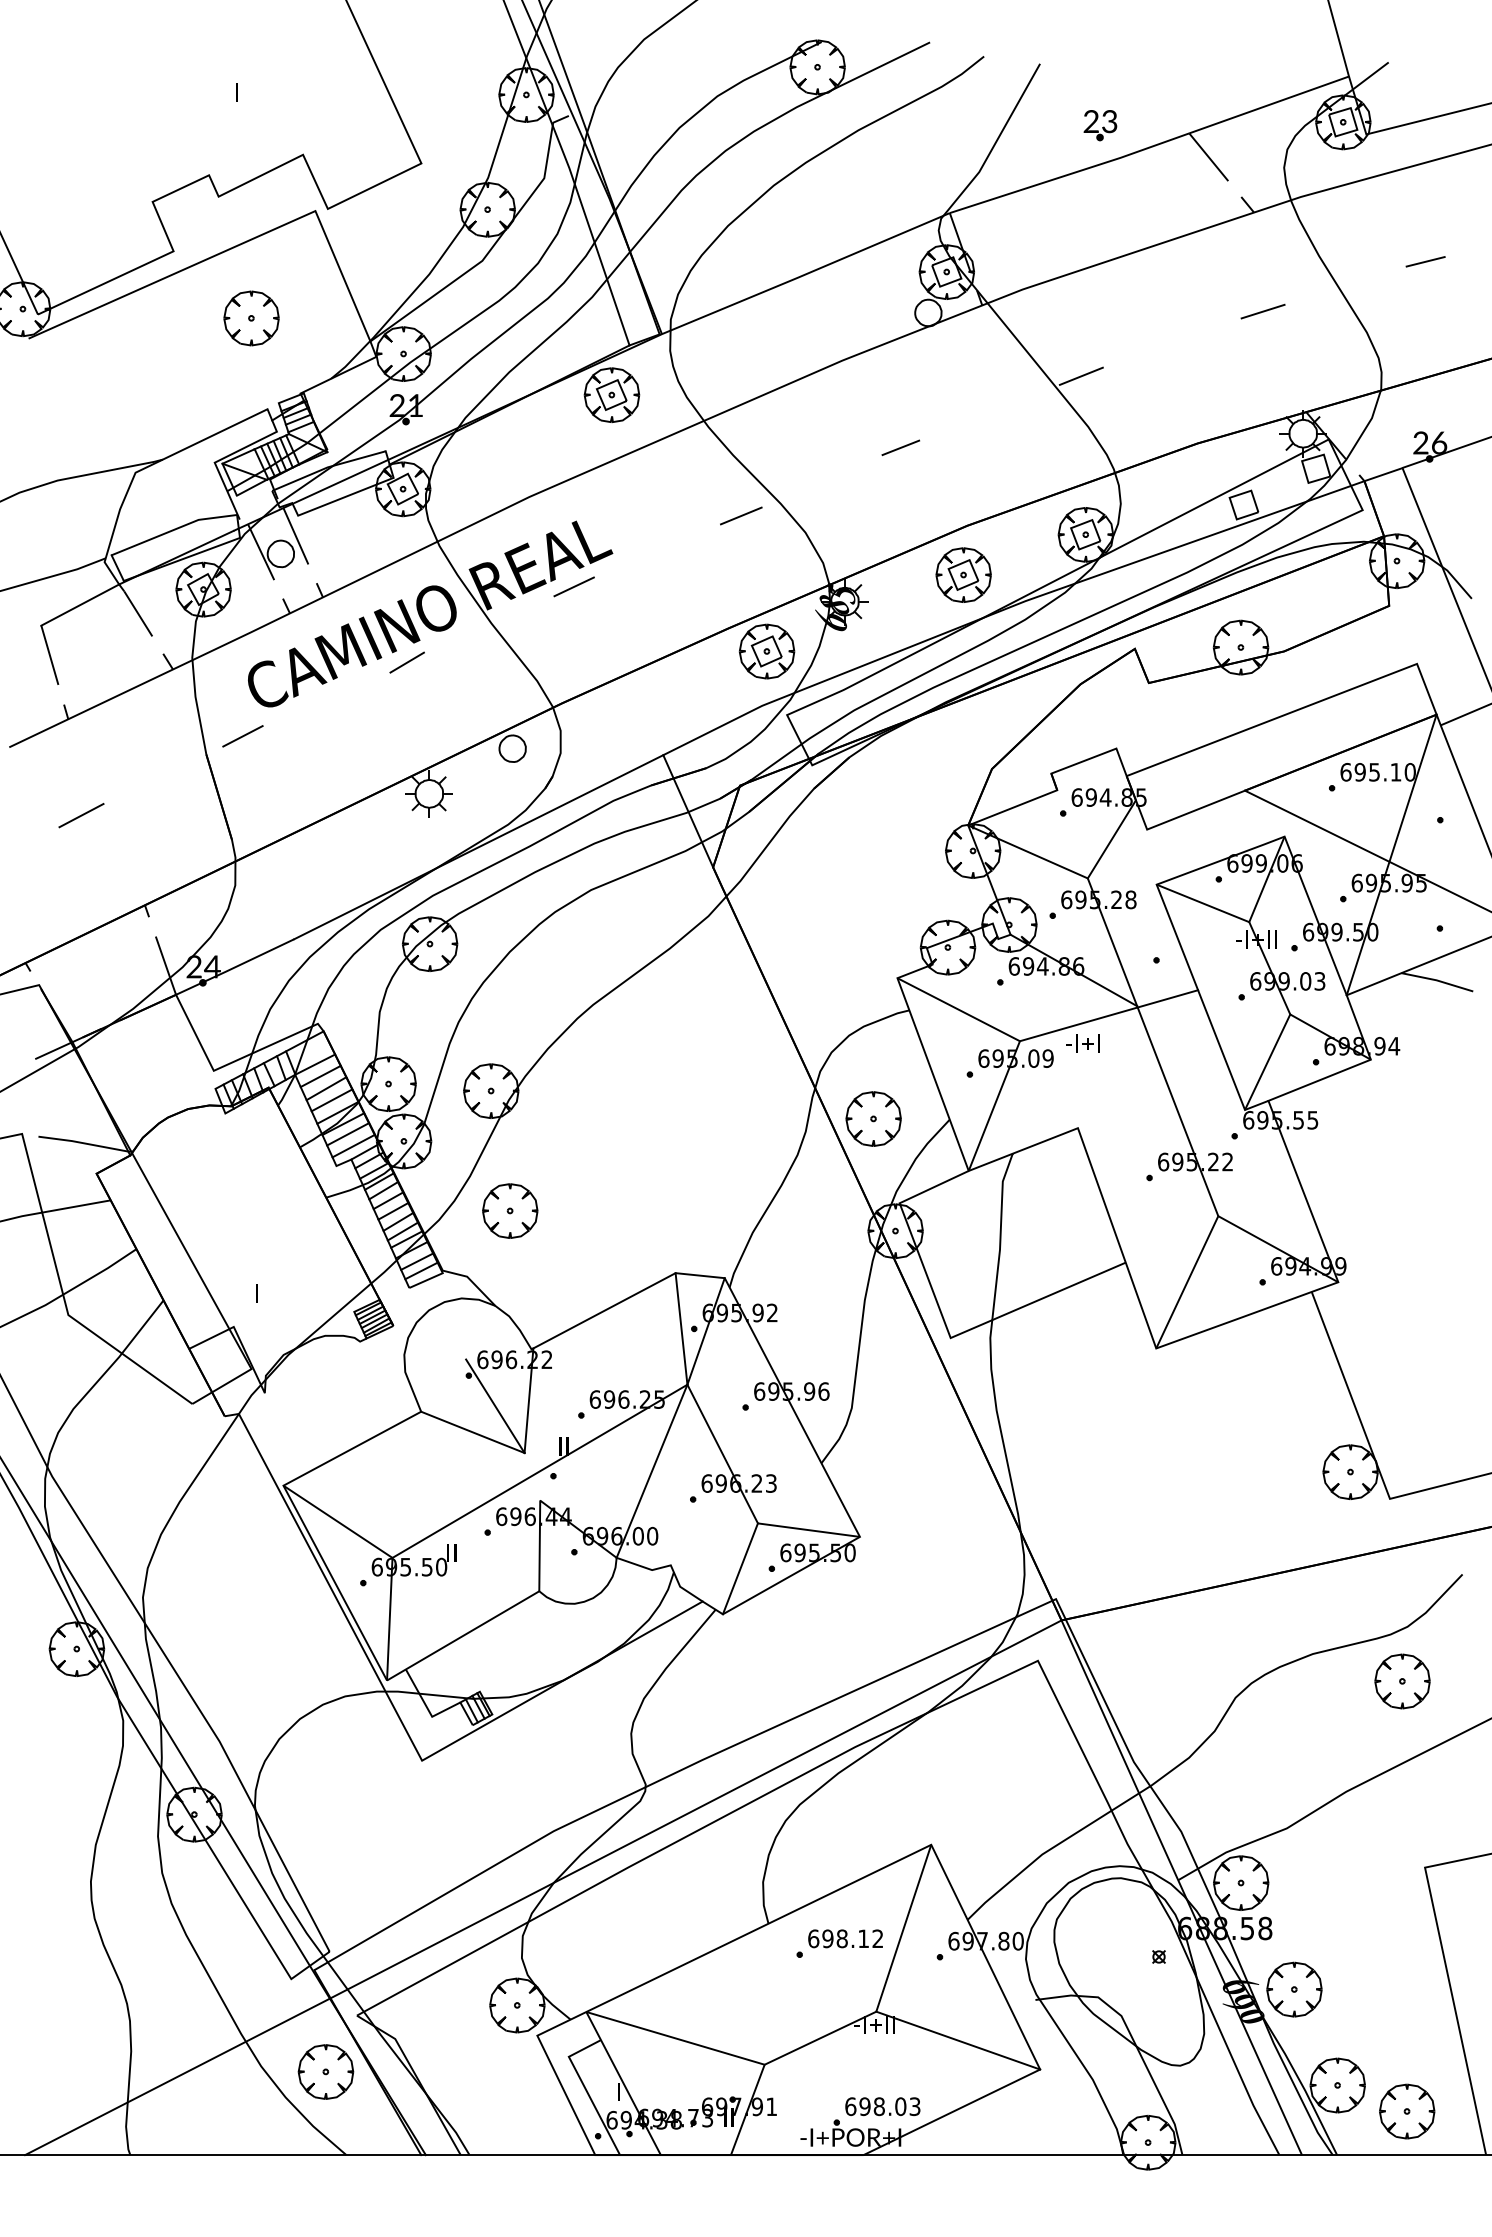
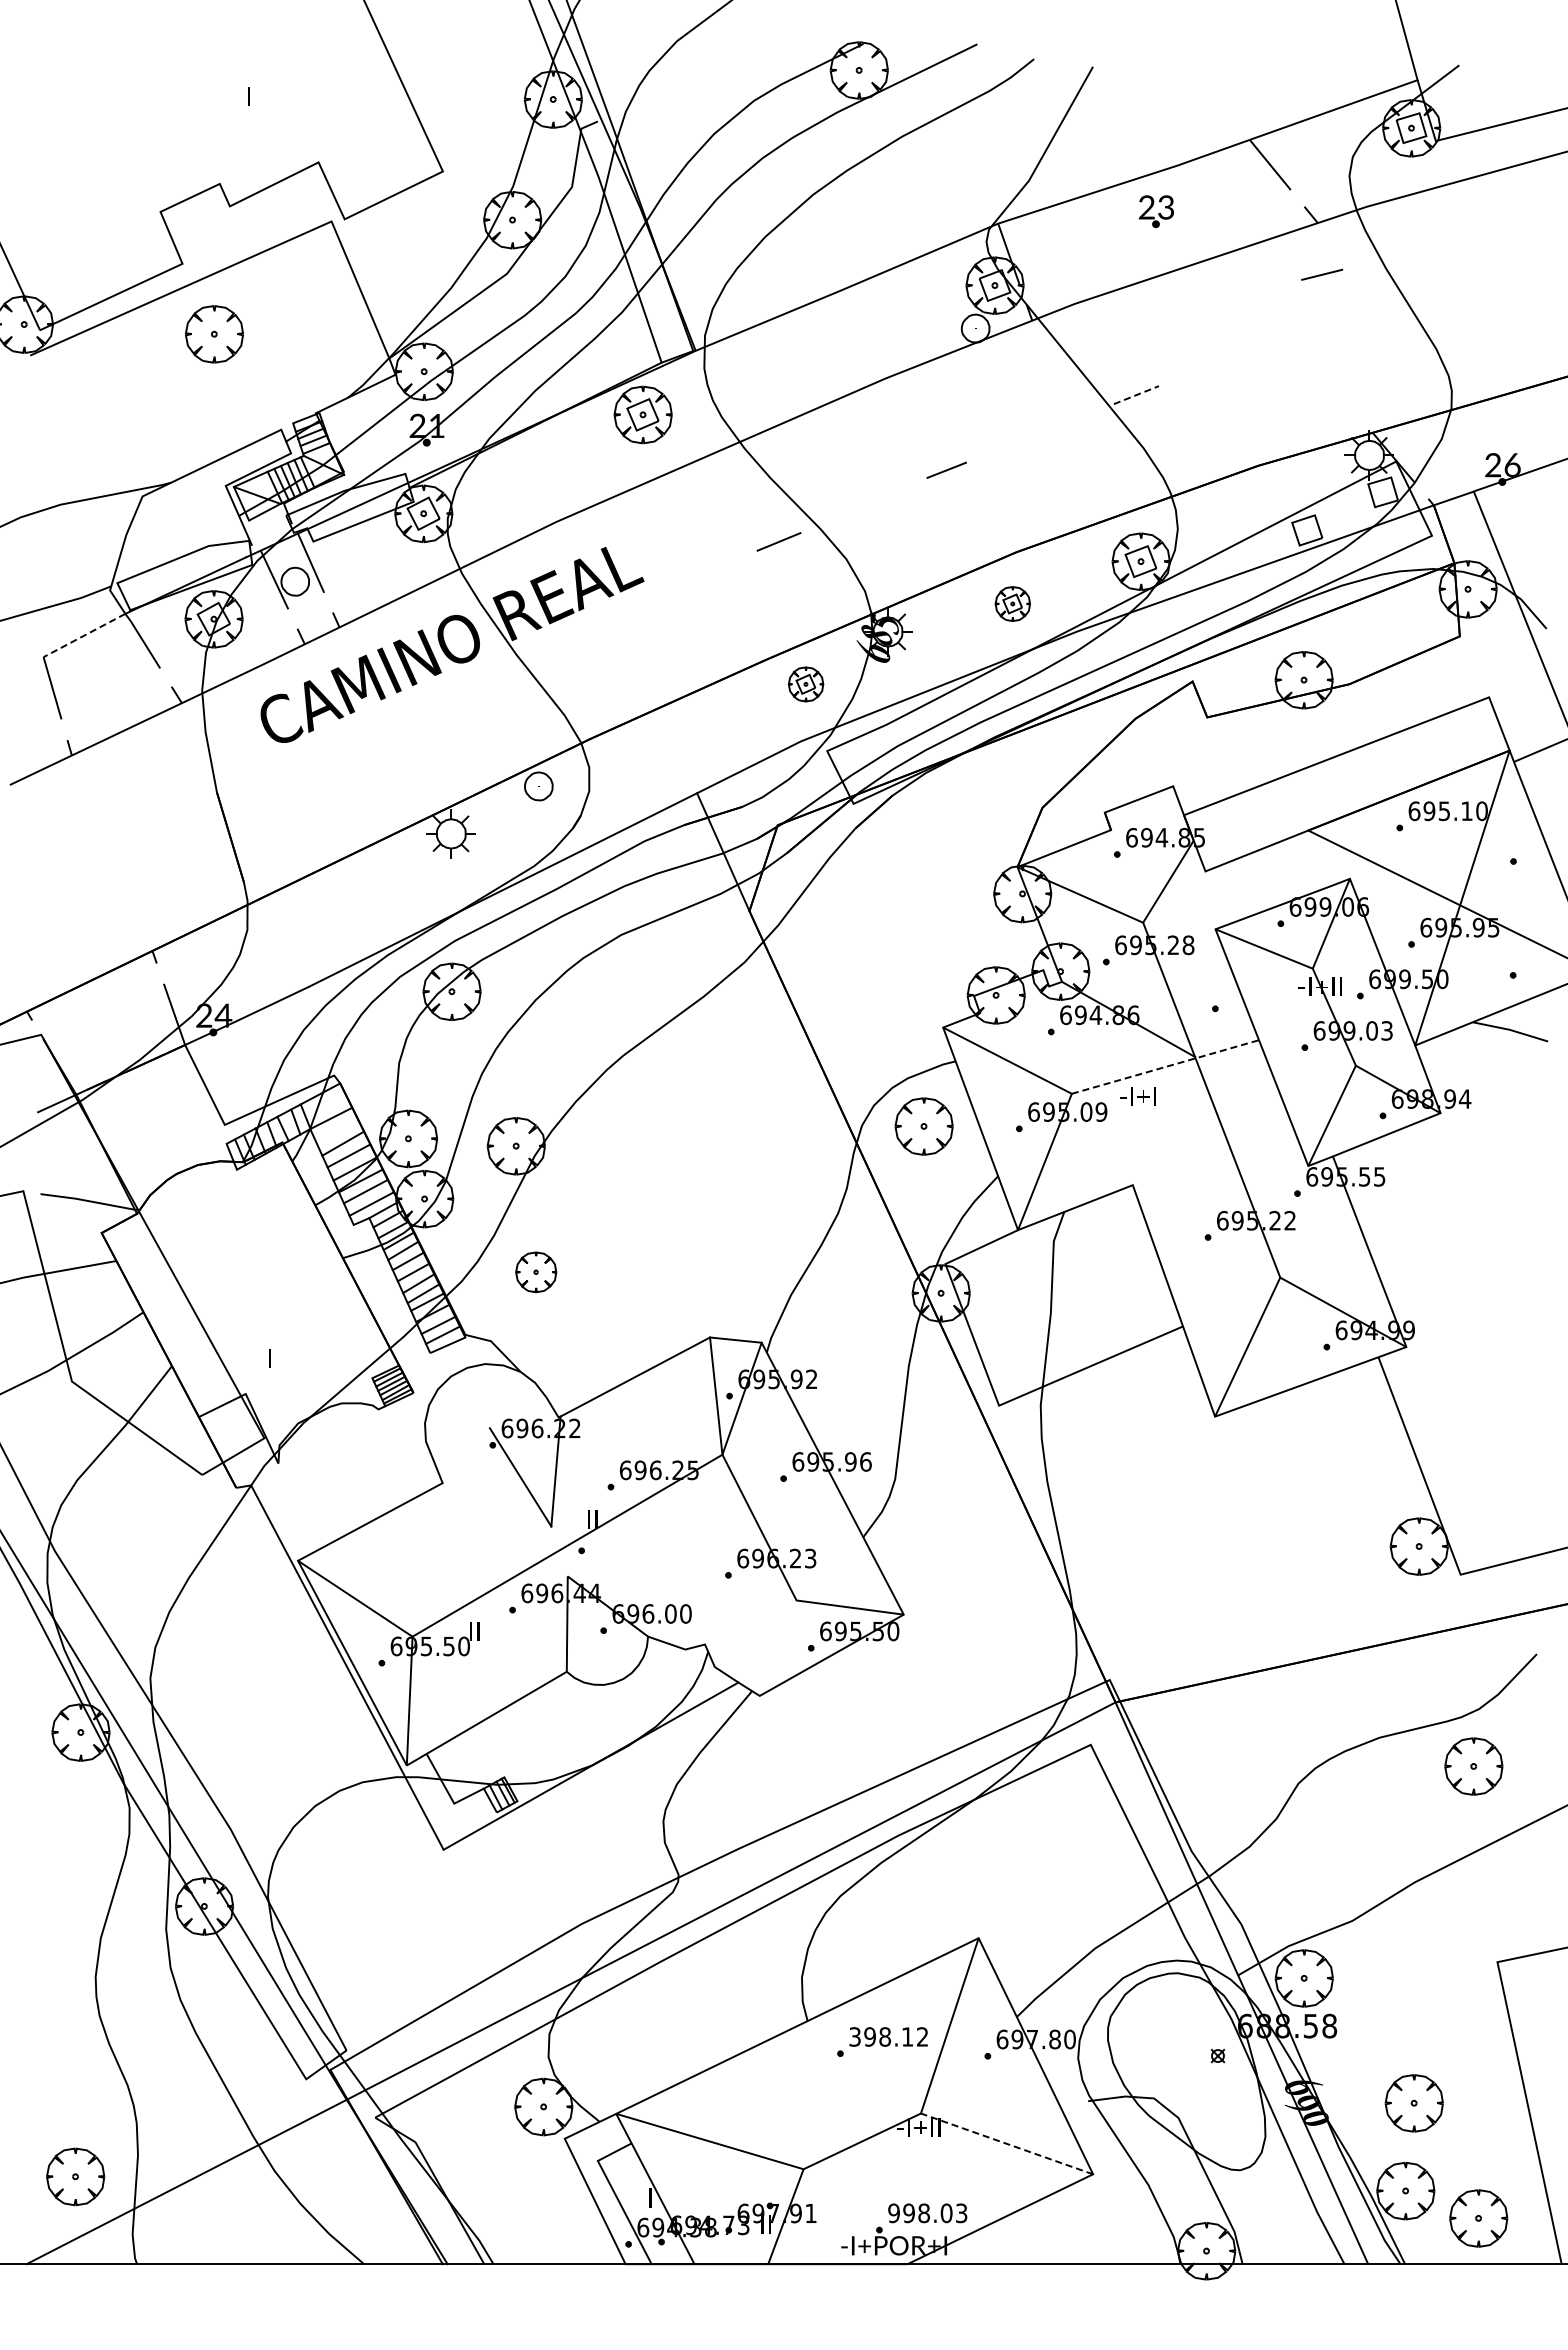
part: (1099, 125) -> (1155, 211), moved
line: (1425, 261) -> (1322, 274), moved
line: (1262, 311) -> (1326, 327), removed
part: (251, 318) -> (214, 334), moved
line: (1081, 375) -> (1136, 394), solid -> dashed
part: (963, 574) -> (1012, 603), size x0.6
line: (574, 586) -> (603, 616), removed
line: (80, 605) -> (84, 635), solid -> dashed
part: (766, 651) -> (805, 684), size x0.6
line: (406, 662) -> (427, 695), removed
line: (243, 736) -> (255, 773), removed
line: (81, 815) -> (85, 856), removed
line: (1109, 1015) -> (1165, 1066), solid -> dashed
line: (321, 1076) -> (337, 1130), removed
part: (873, 1118) -> (923, 1126), moved
part: (509, 1211) -> (535, 1272), size x0.7
line: (472, 1432) -> (496, 1504), removed
line: (652, 1471) -> (685, 1545), removed
line: (739, 1568) -> (777, 1647), removed
text: (814, 1938) -> (855, 2036), 698.12 -> 398.12
part: (1293, 1989) -> (1413, 2103), moved
line: (957, 2040) -> (1006, 2143), solid -> dashed
part: (325, 2071) -> (75, 2176), moved
text: (851, 2106) -> (894, 2213), 698.03 -> 998.03

